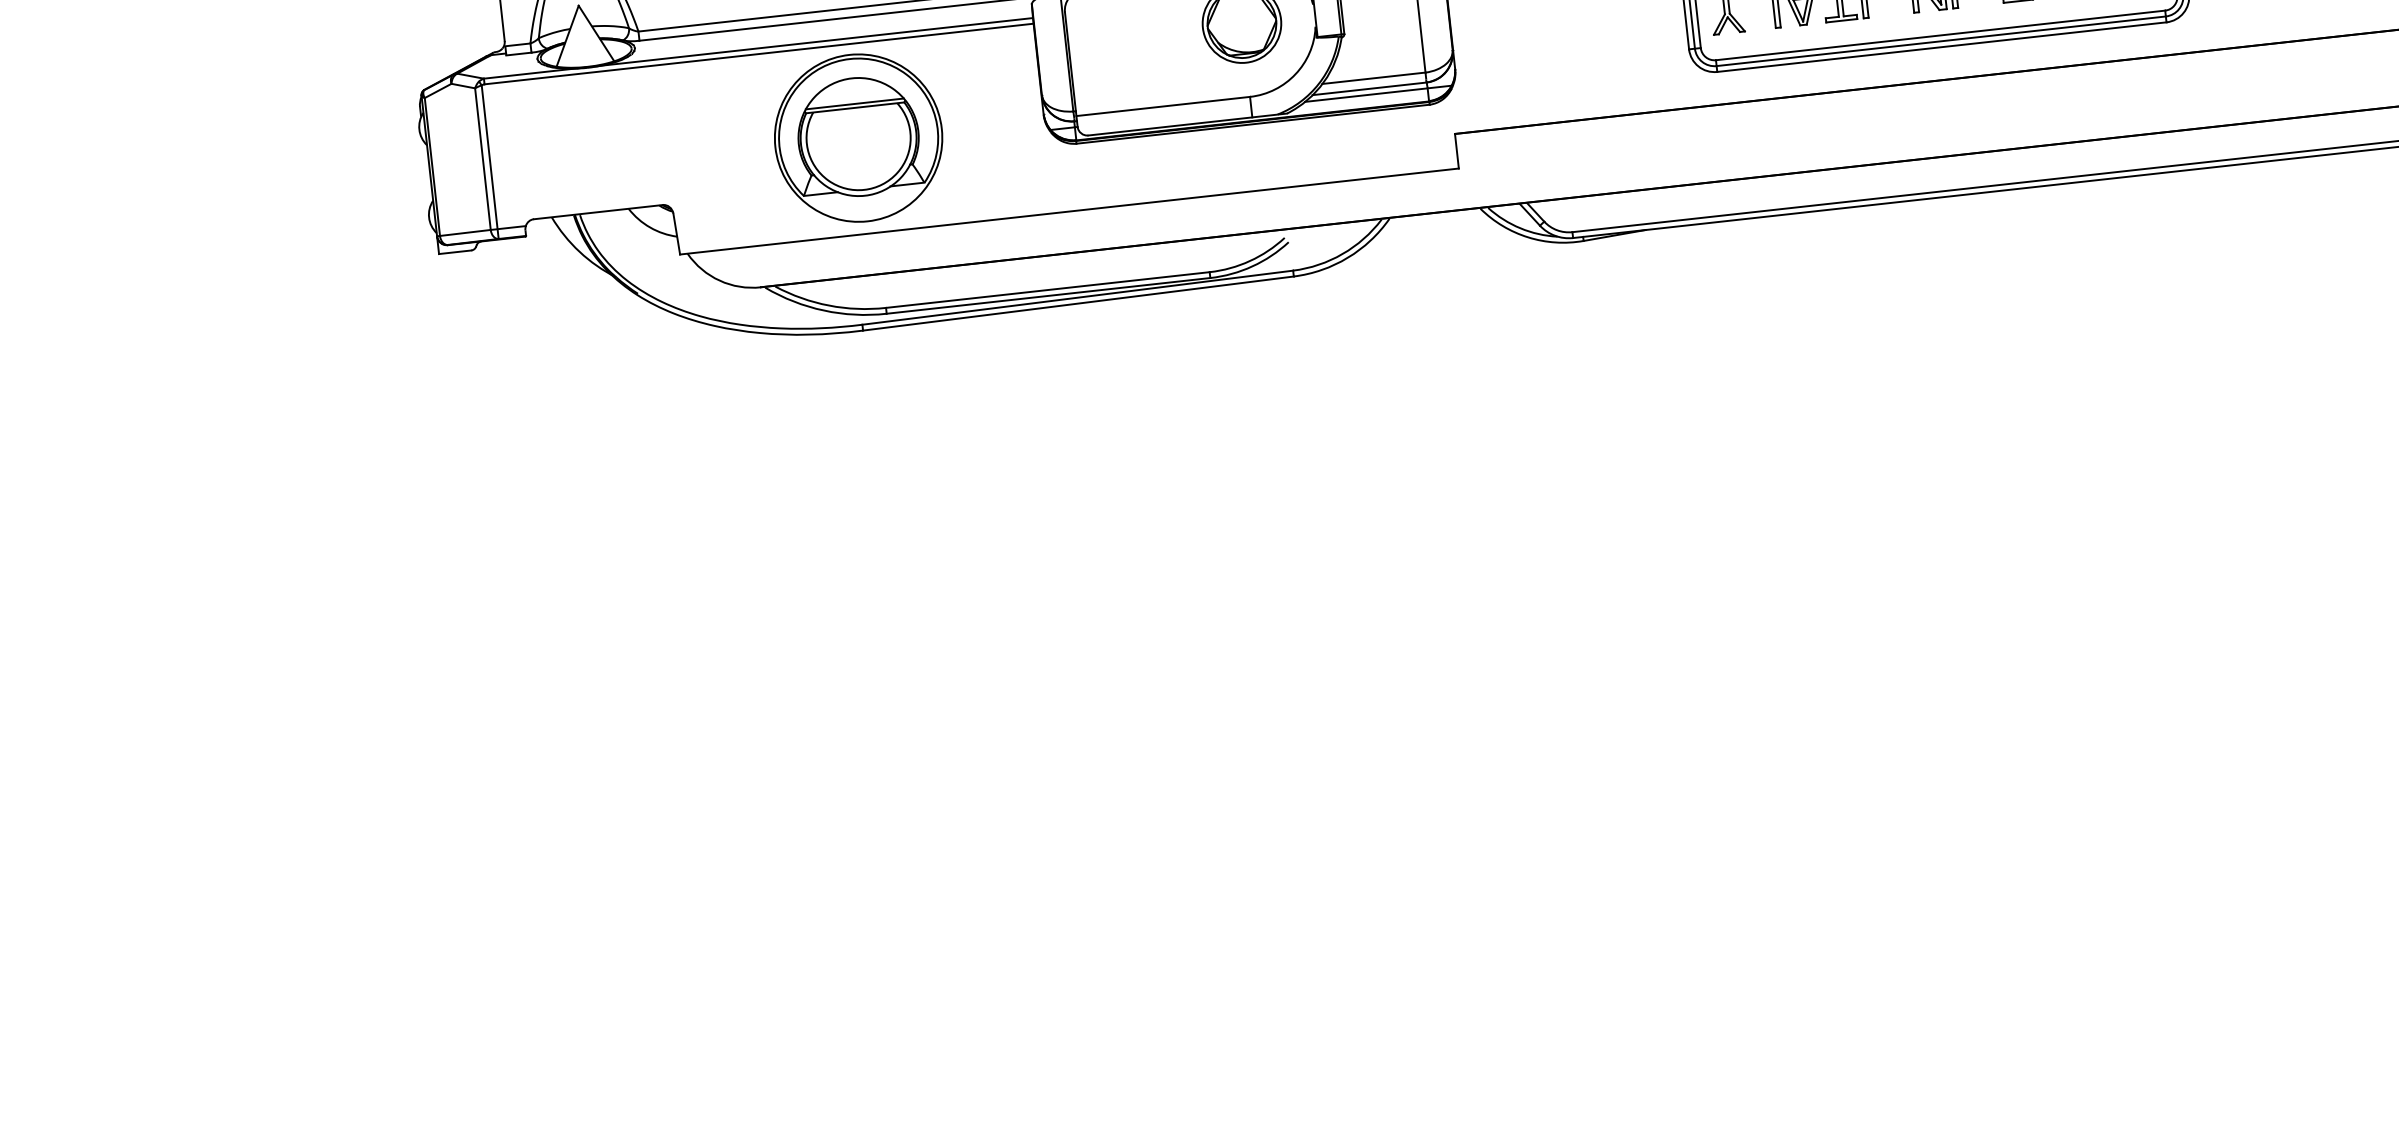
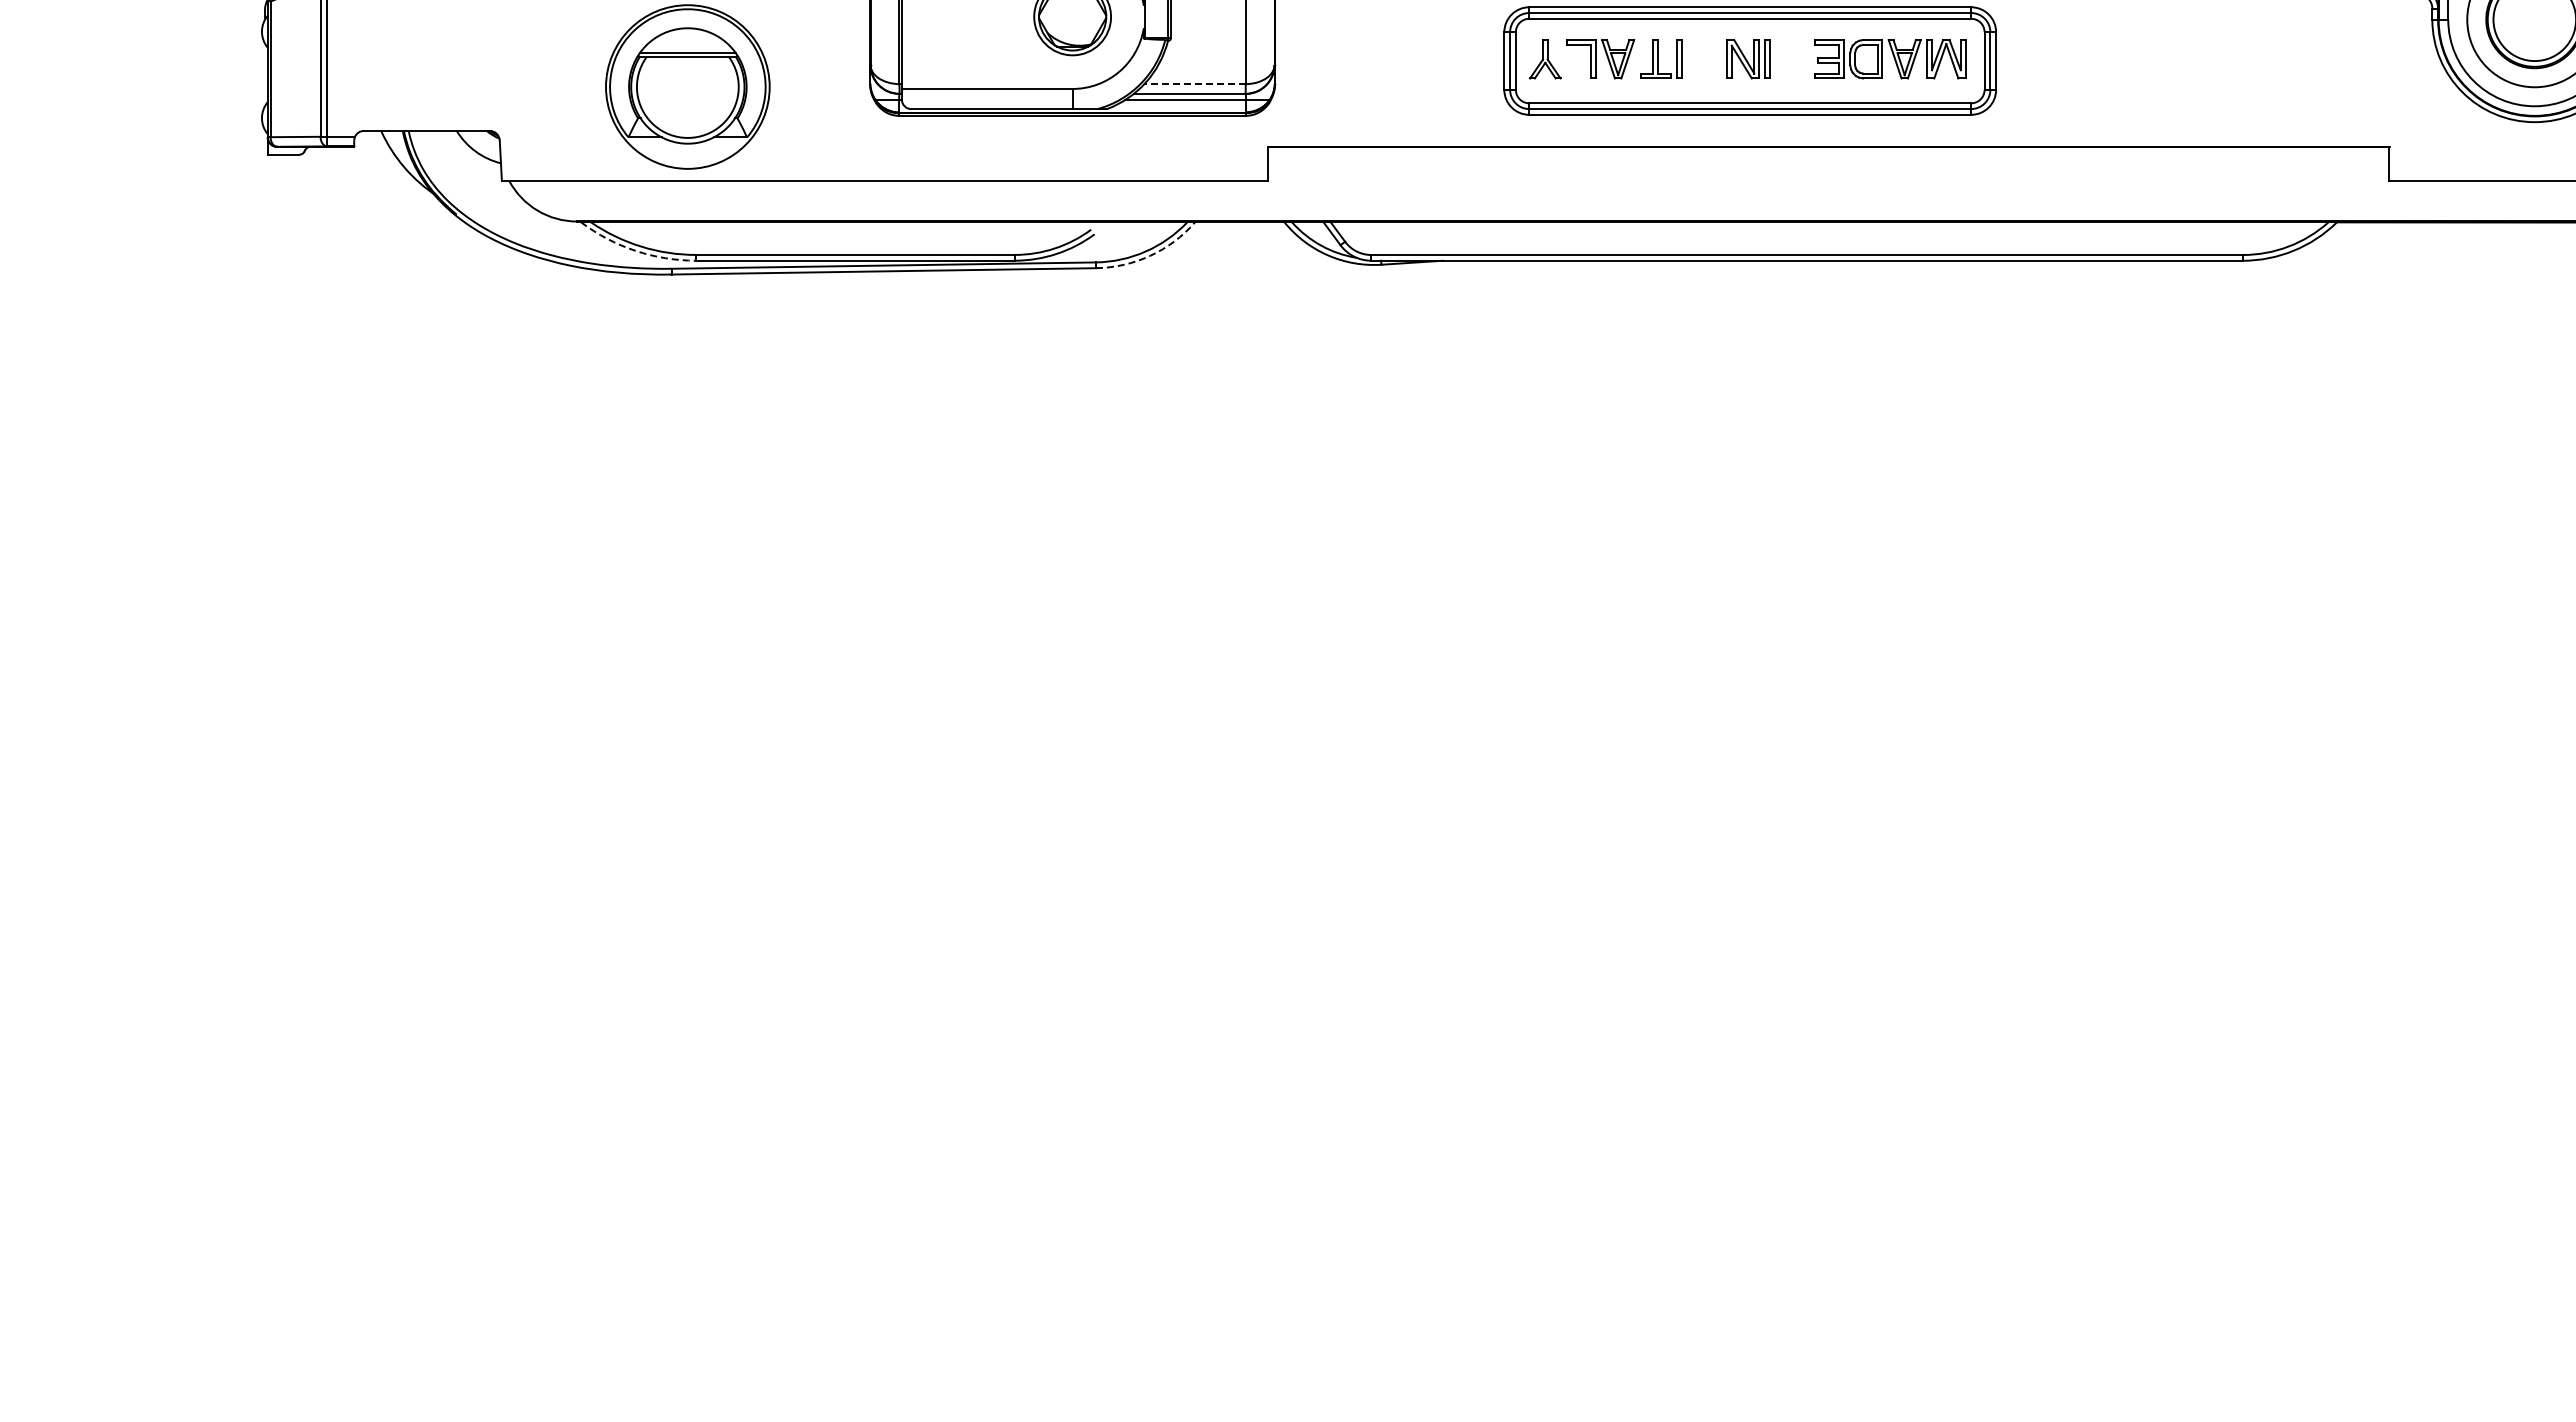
line: (1374, 78) -> (1195, 84), solid -> dashed
arc: (1347, 257) -> (1150, 255), solid -> dashed
arc: (823, 310) -> (635, 250), solid -> dashed

